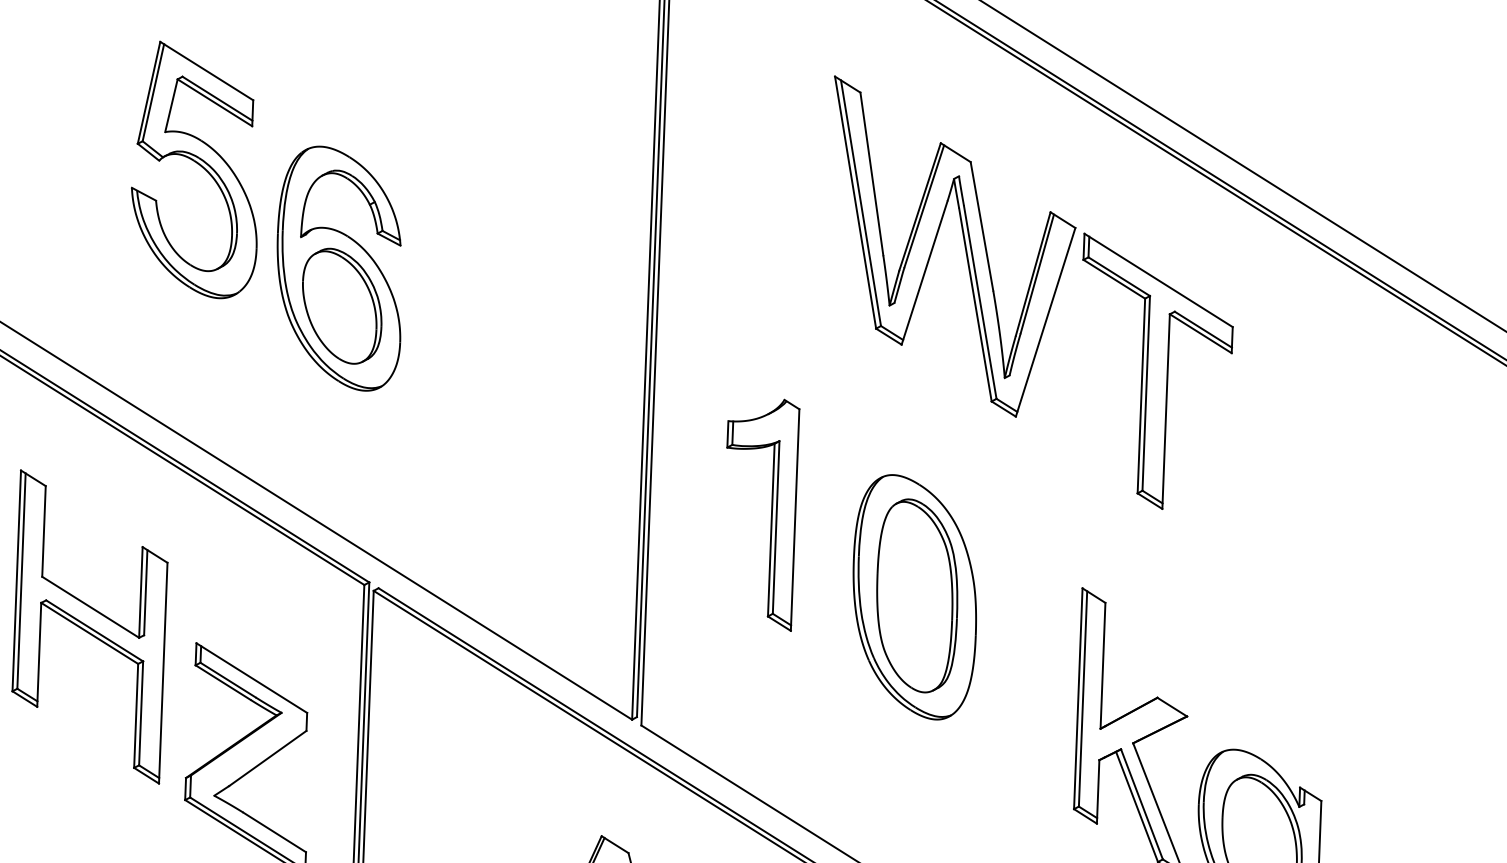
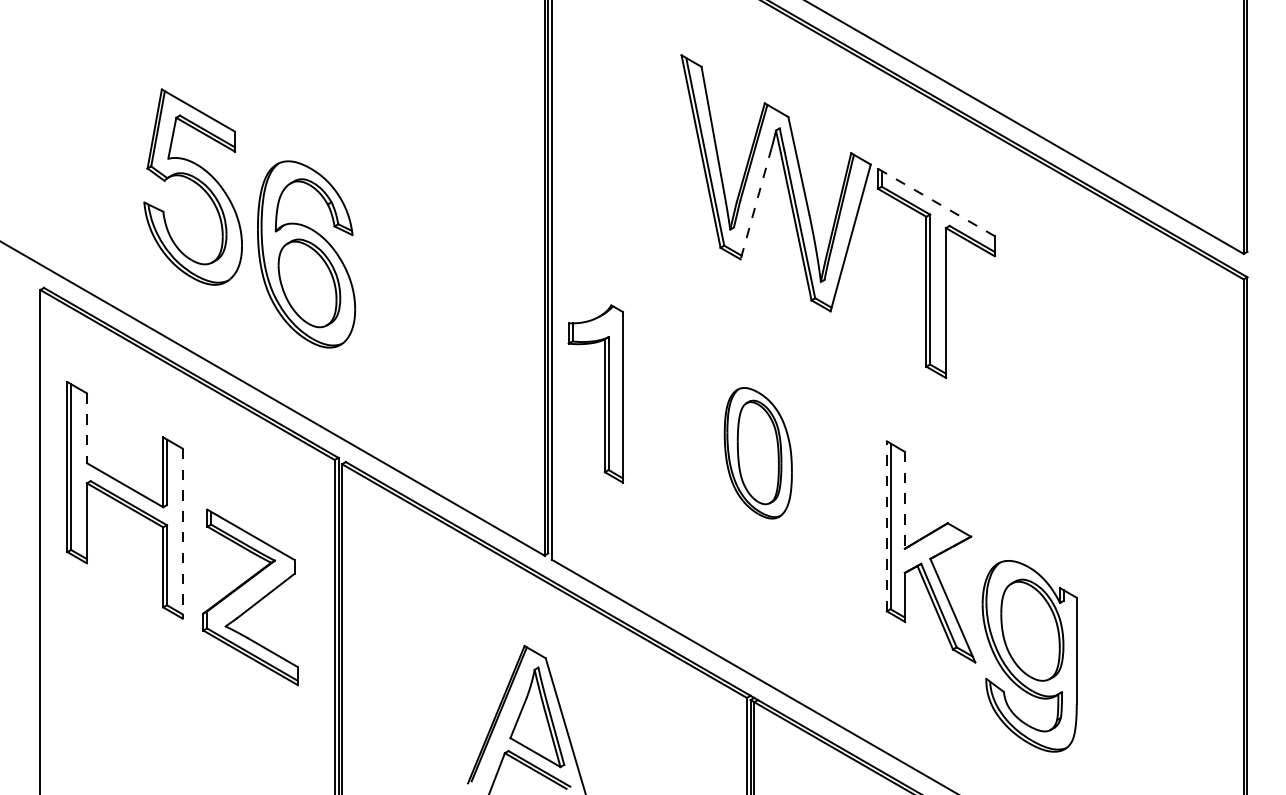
part: (195, 169) -> (192, 186), moved
part: (339, 268) -> (306, 254), moved
line: (924, 272) -> (756, 203), solid -> dashed
line: (1158, 280) -> (936, 202), solid -> dashed
part: (771, 514) -> (604, 393), moved
line: (43, 531) -> (86, 428), solid -> dashed
part: (915, 597) -> (758, 453), size x0.7
line: (1102, 666) -> (904, 500), solid -> dashed
line: (162, 672) -> (182, 533), solid -> dashed
line: (1077, 698) -> (886, 526), solid -> dashed

